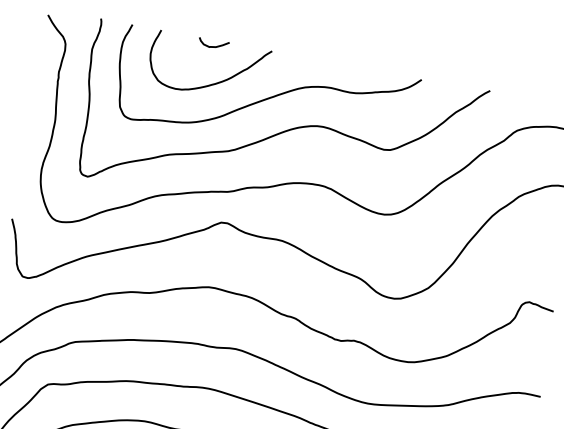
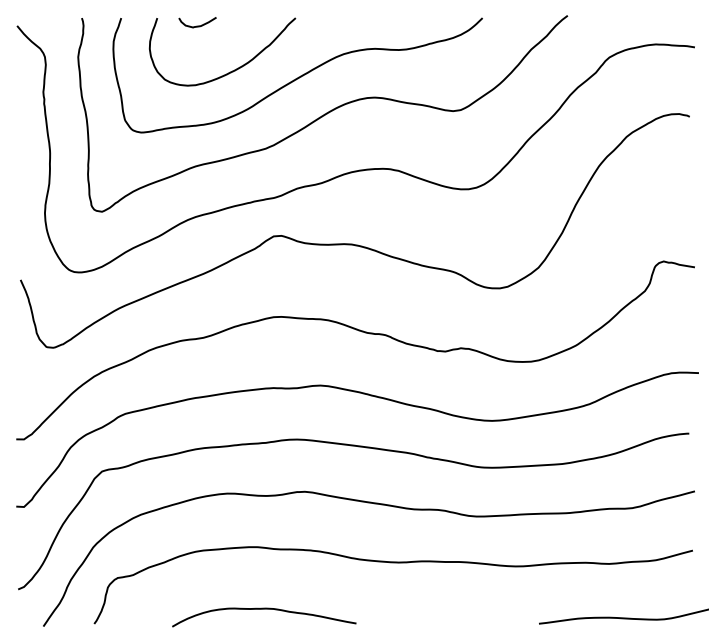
curve: (213, 46) -> (197, 25), moved

